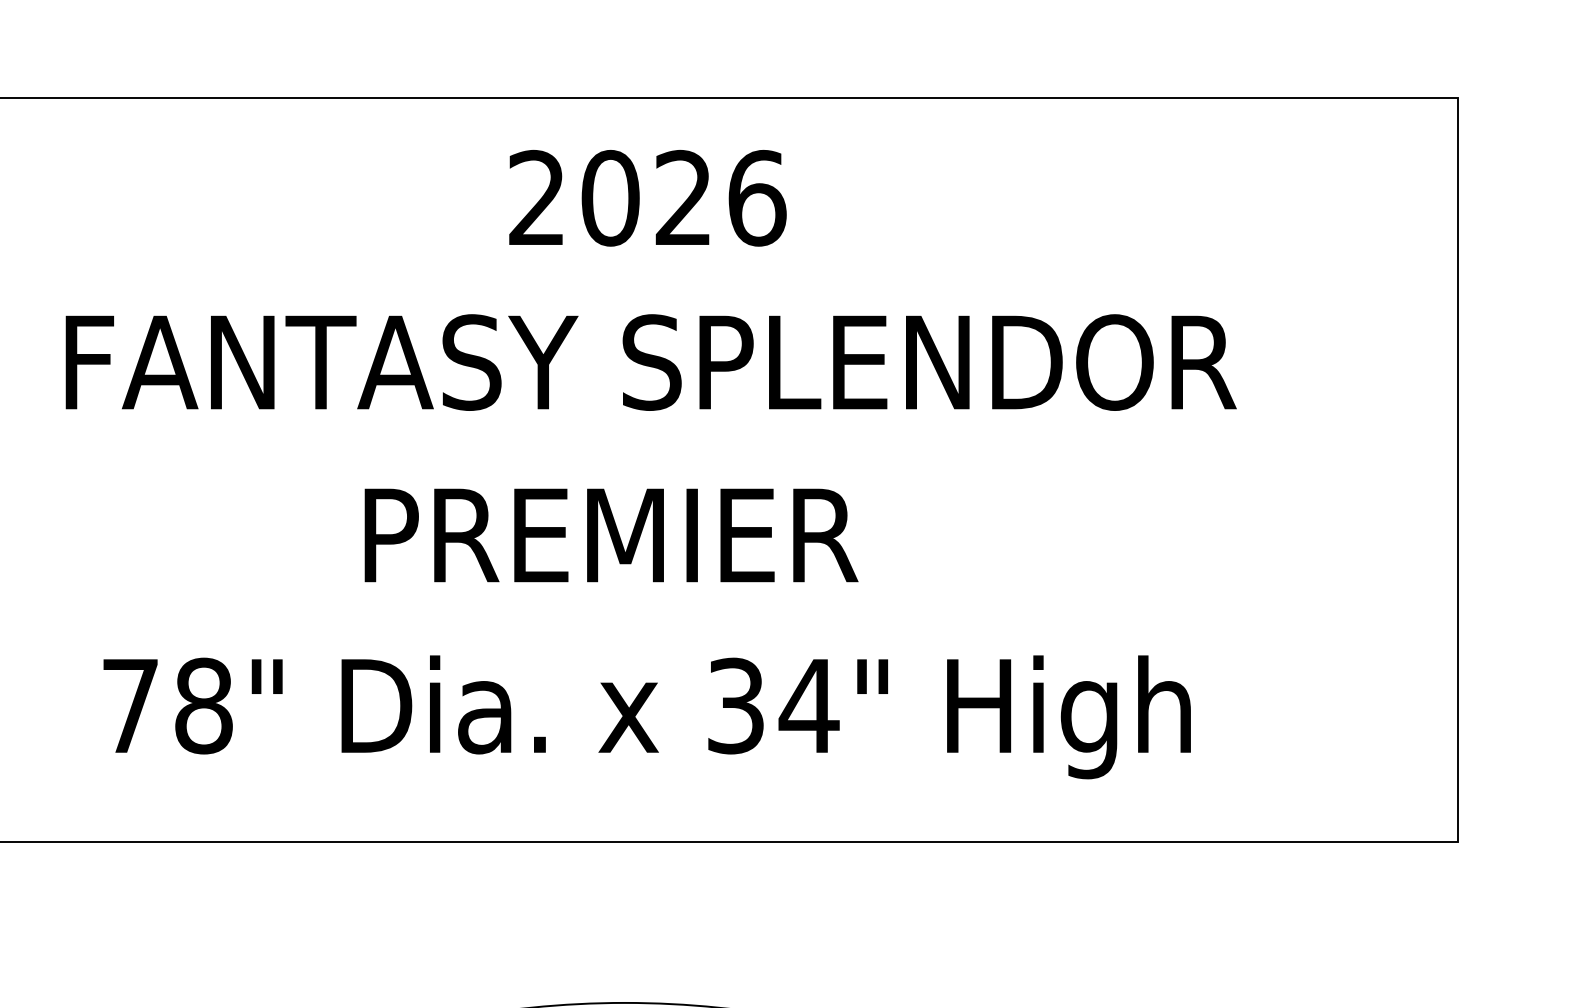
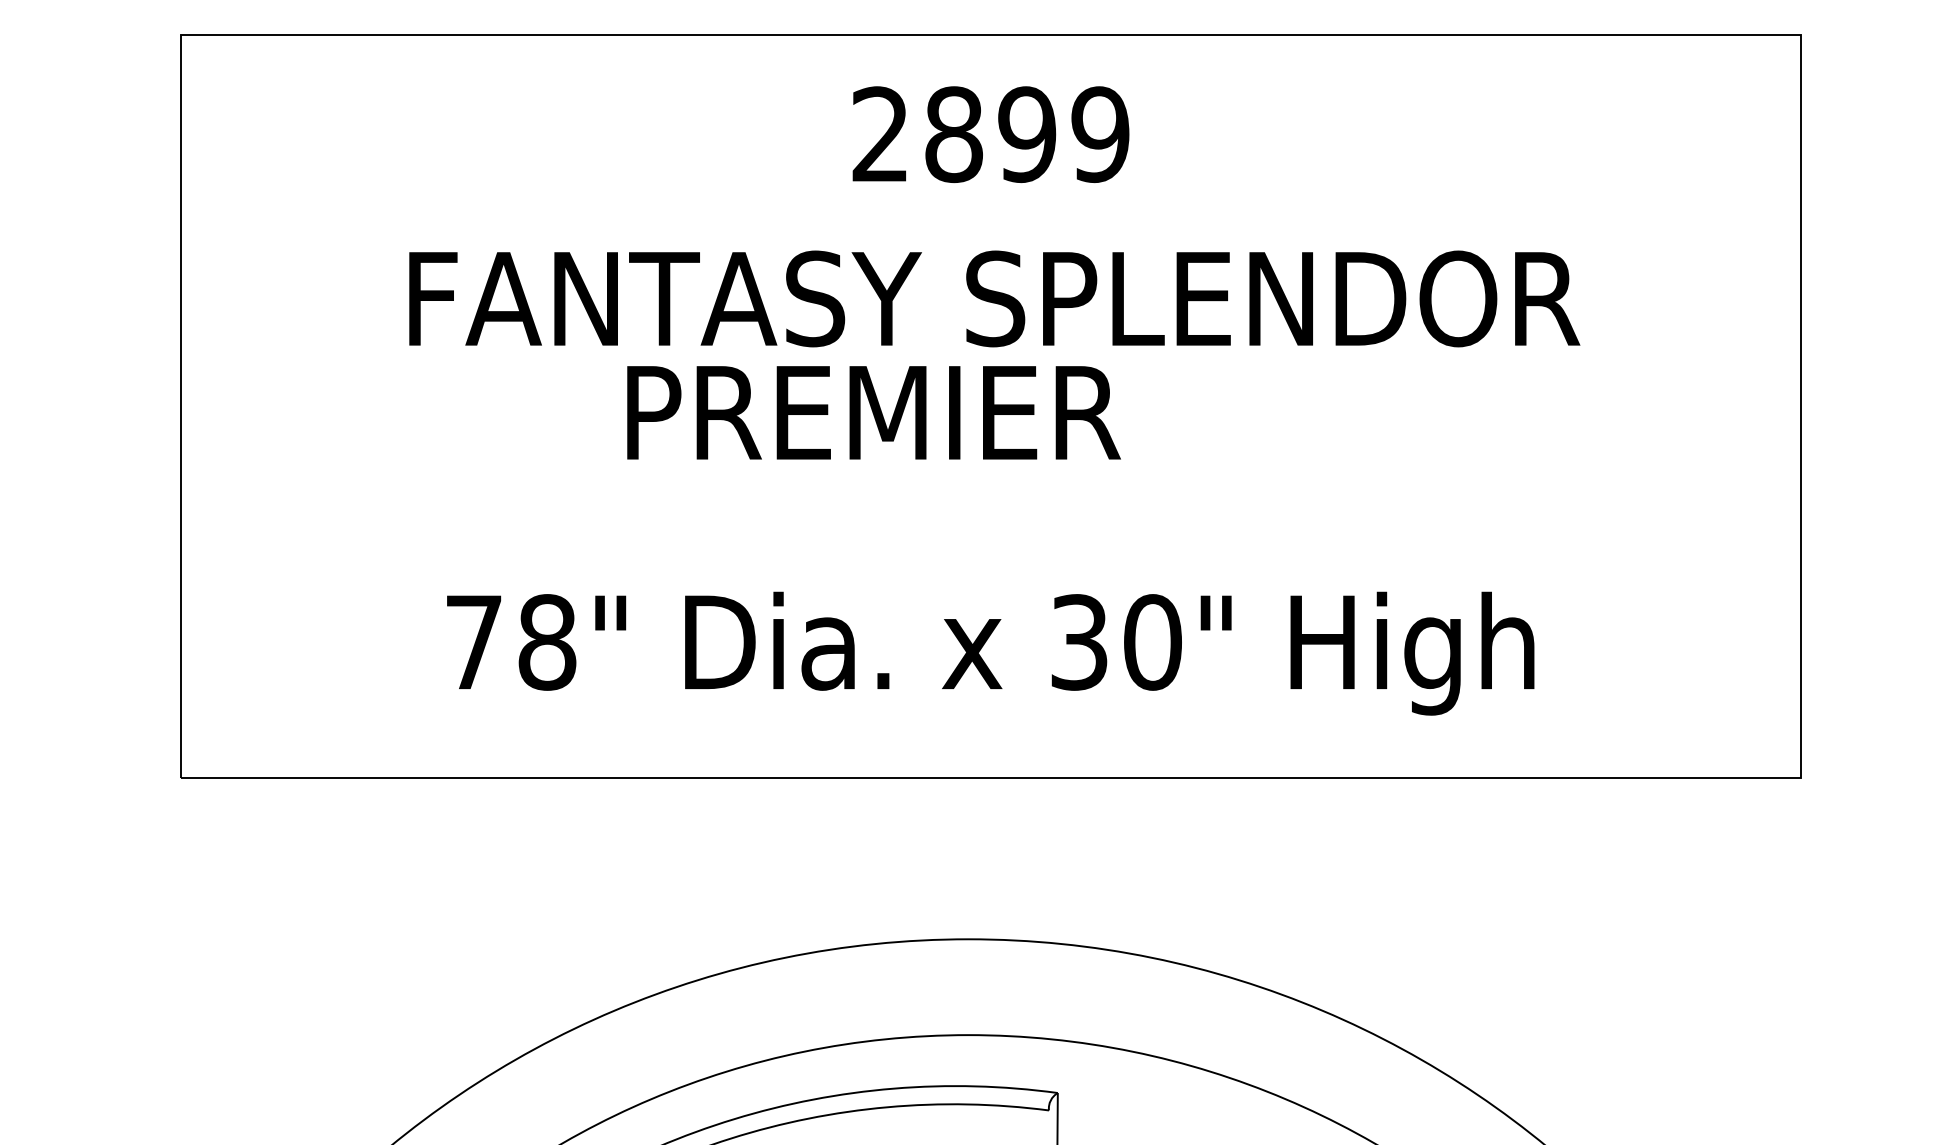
text: (684, 198) -> (1027, 134), 2026 -> 2899
text: (611, 535) -> (873, 412), moved
text: (809, 706) -> (1152, 642), 34" -> 30"

